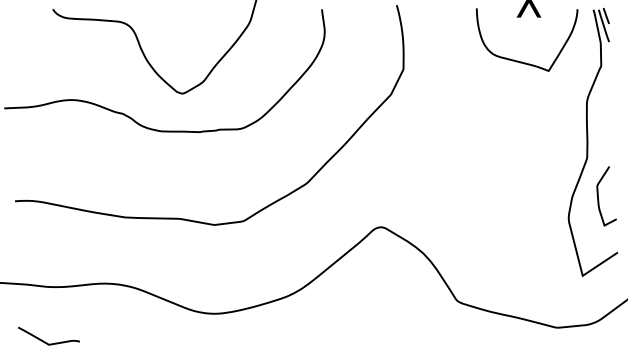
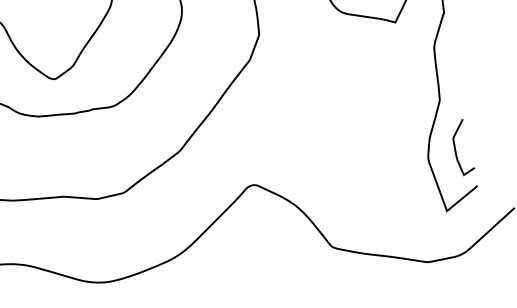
curve: (598, 196) -> (455, 148), moved

